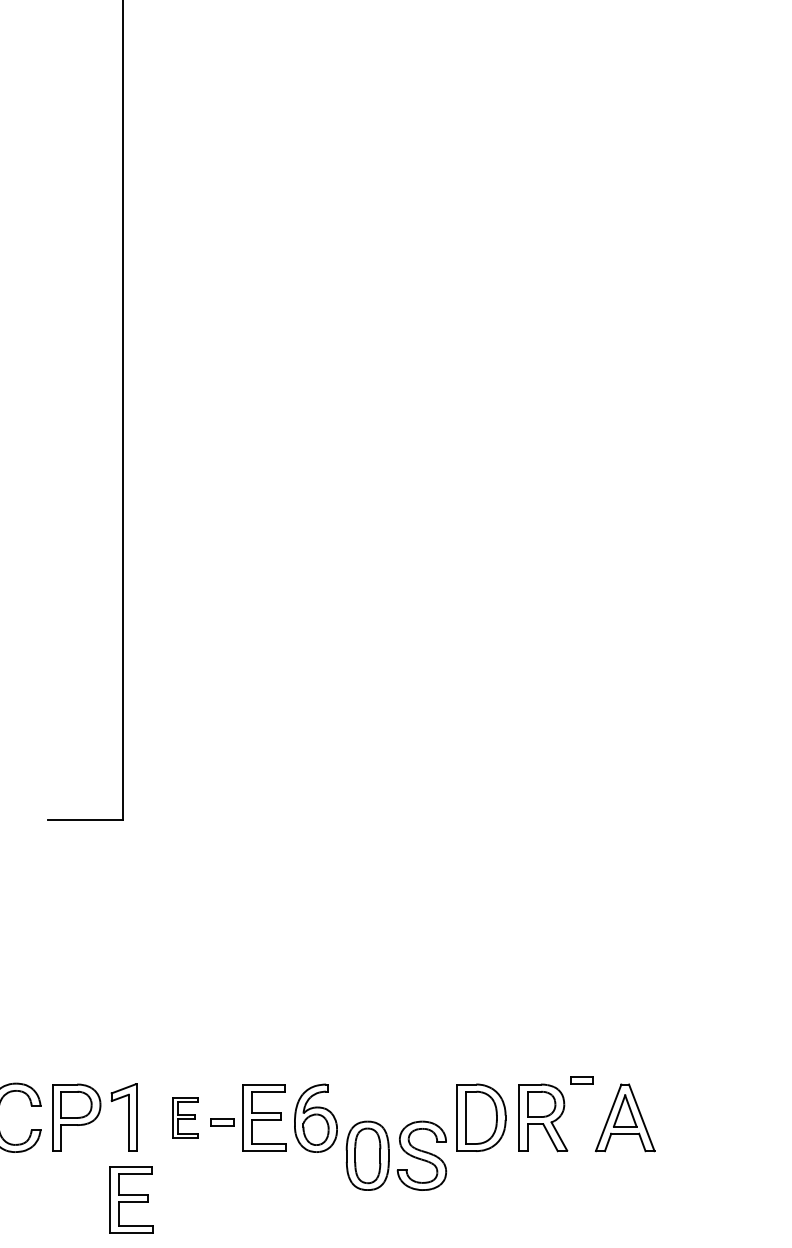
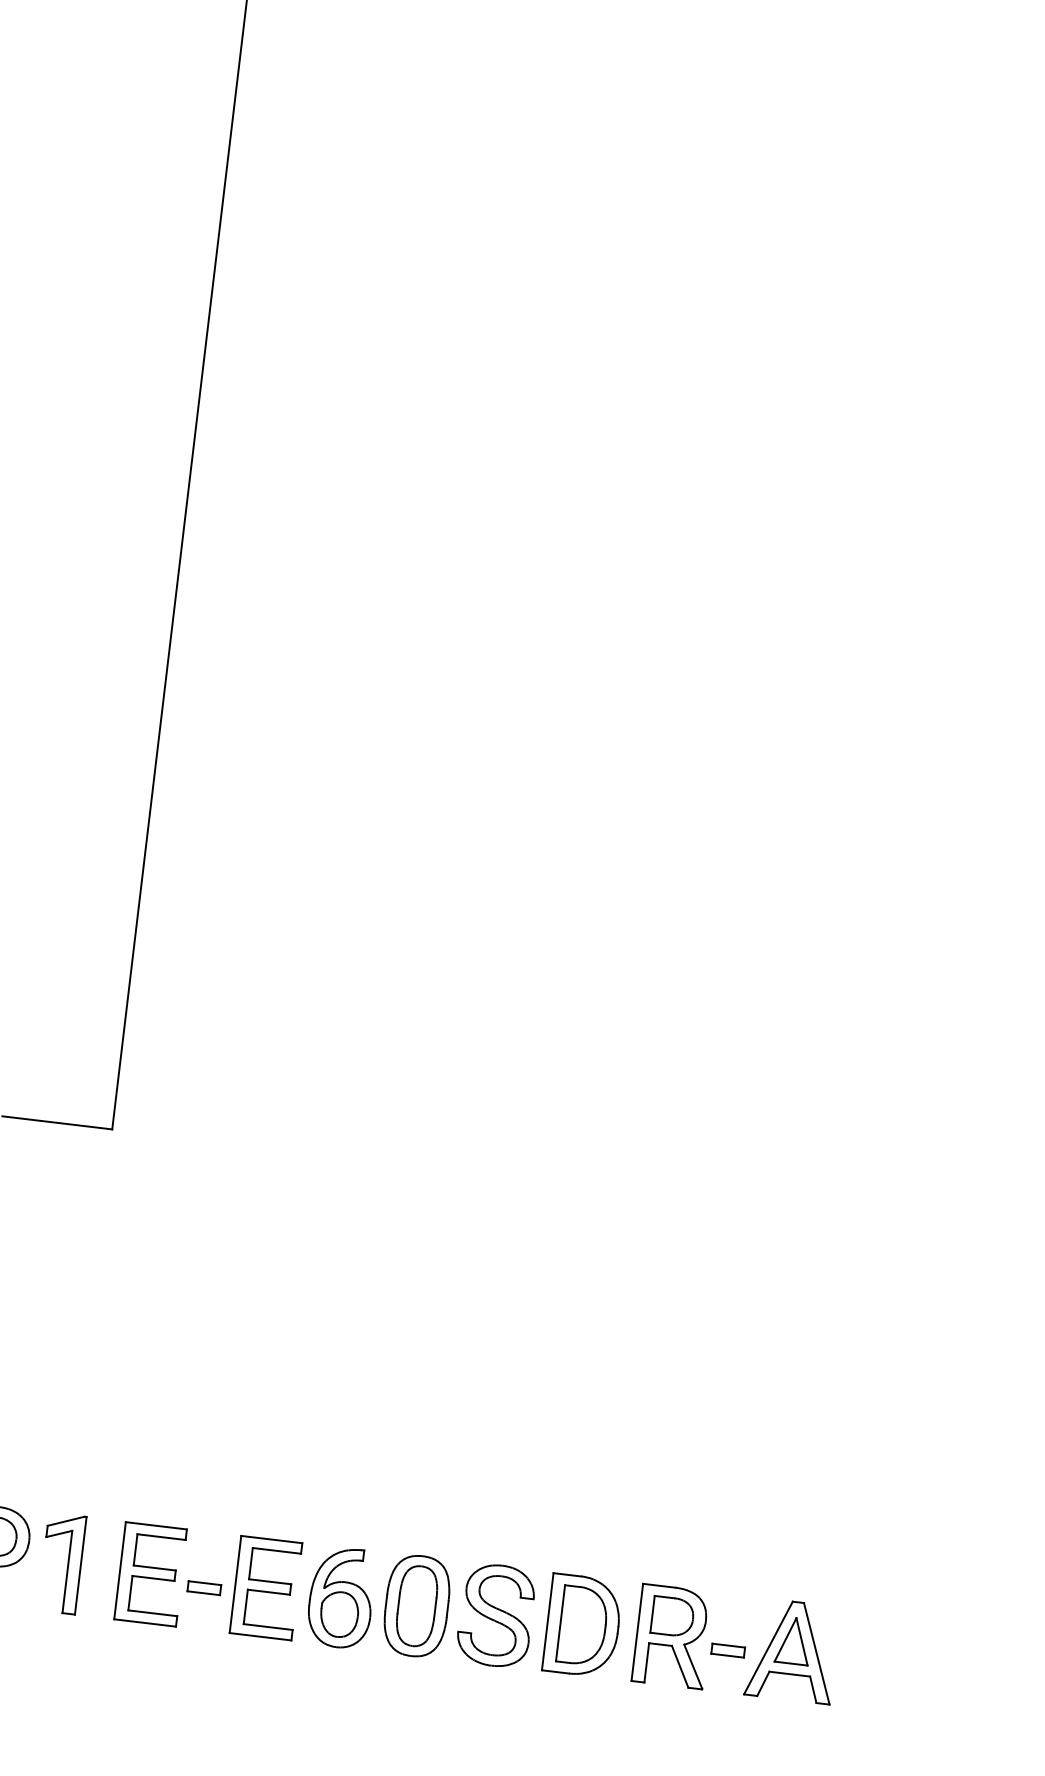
part: (581, 1080) -> (727, 1650), moved
part: (185, 1117) -> (151, 1573), size x1.67
part: (389, 1155) -> (448, 1609), moved
part: (131, 1199) -> (58, 1684), removed

